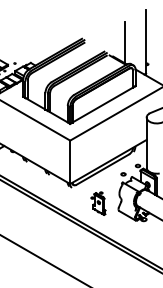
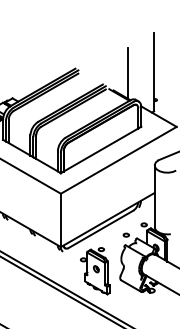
part: (98, 203) -> (95, 270), size x1.67

